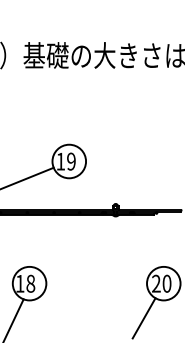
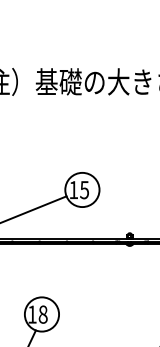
text: (70, 161) -> (83, 189), 19 -> 15

